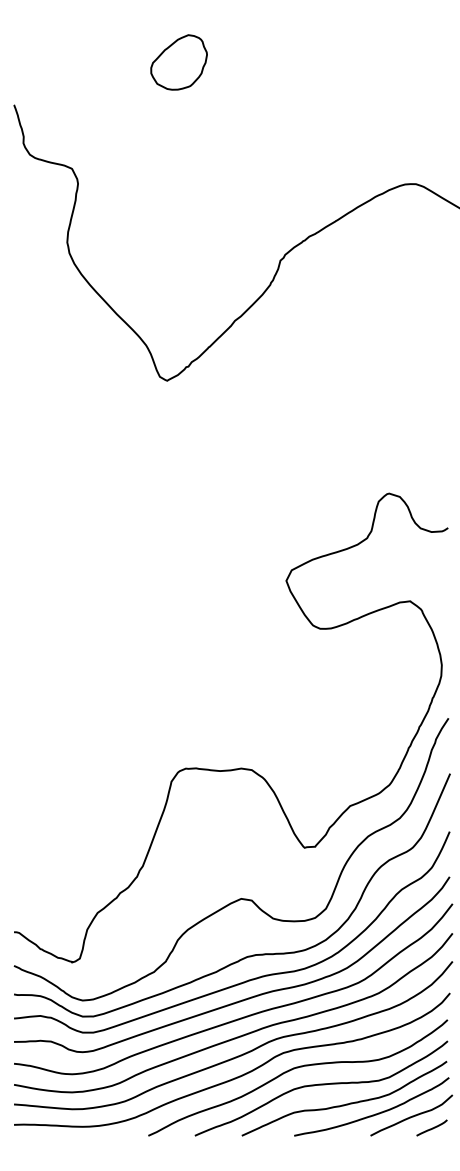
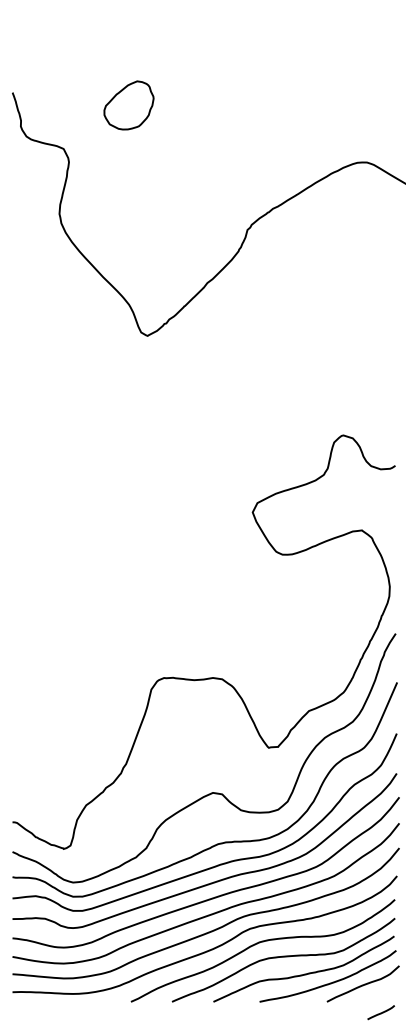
part: (178, 62) -> (128, 105), moved
curve: (432, 1127) -> (381, 1012), moved

